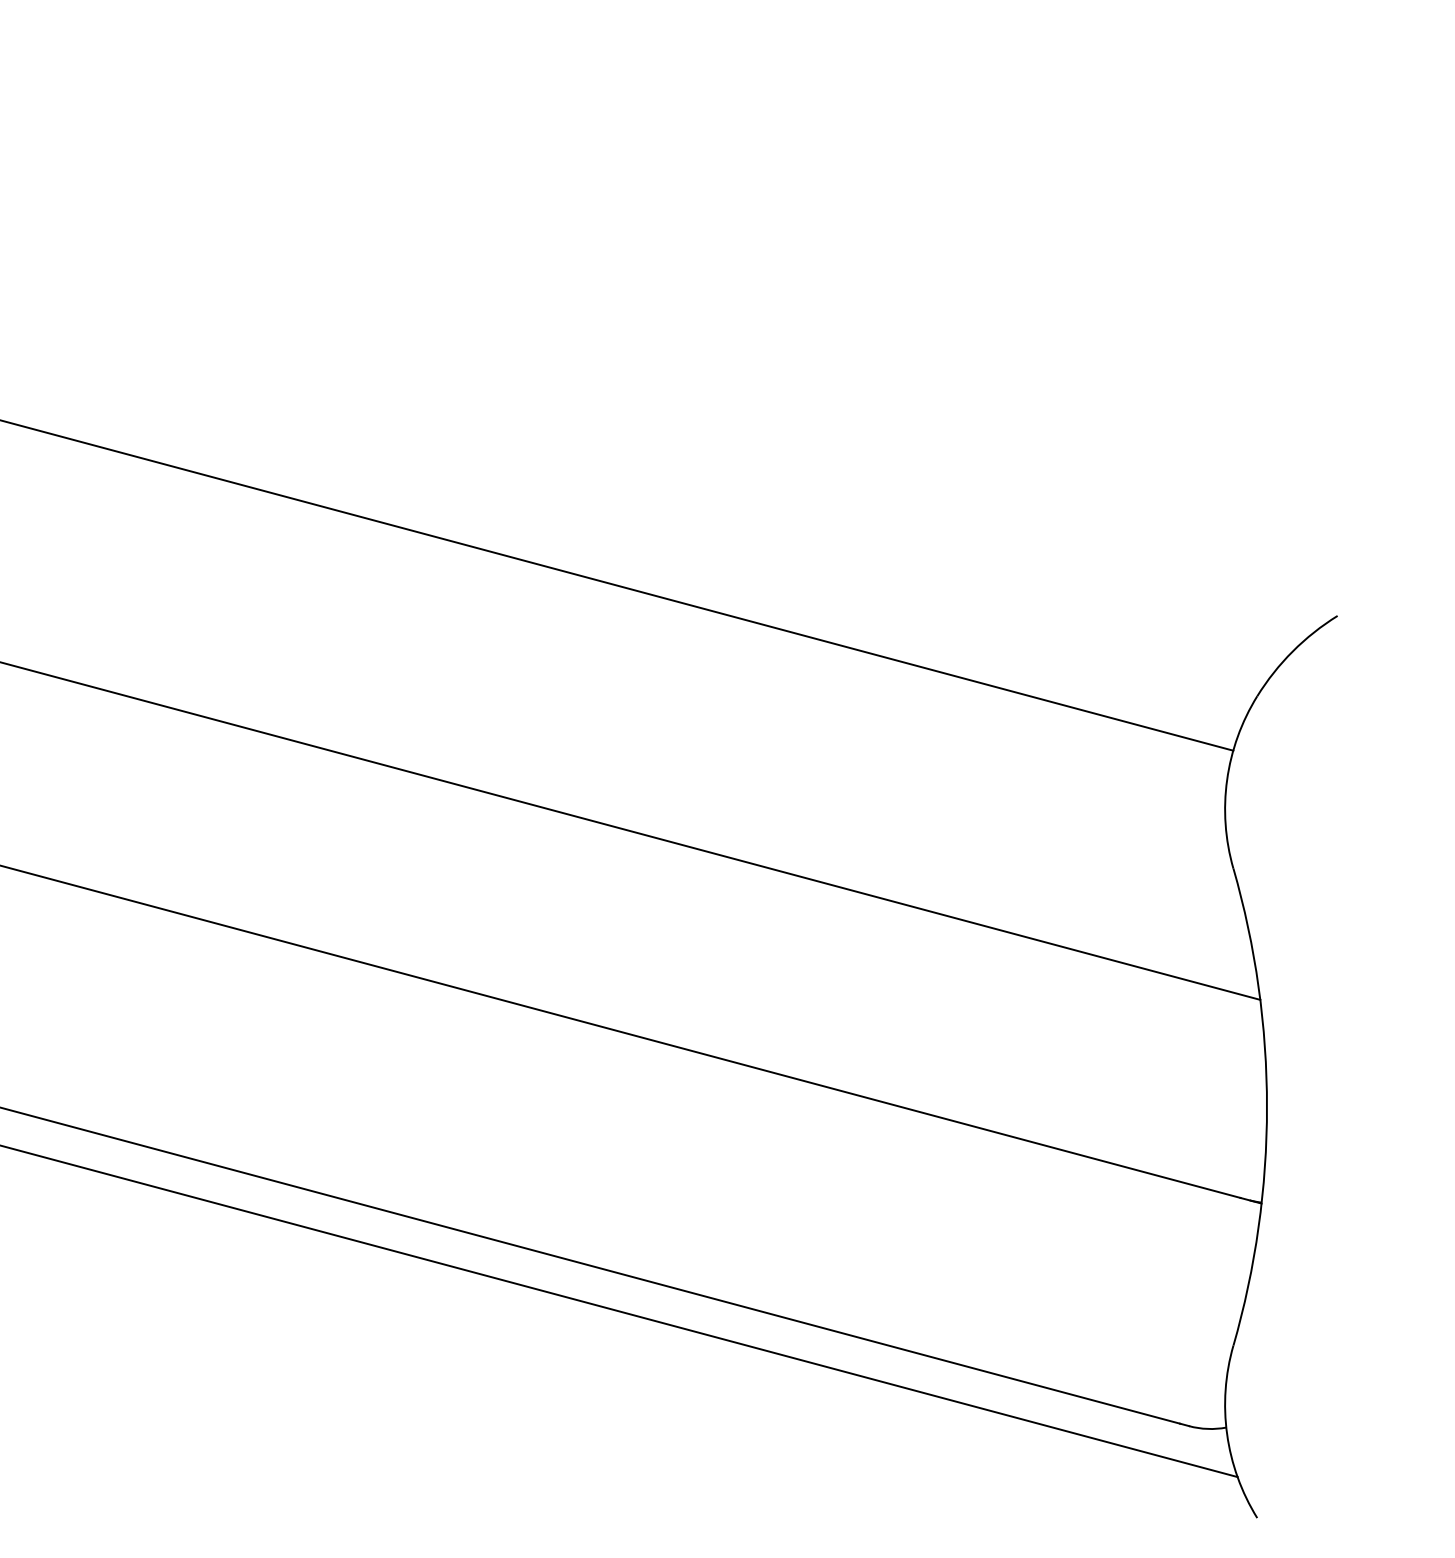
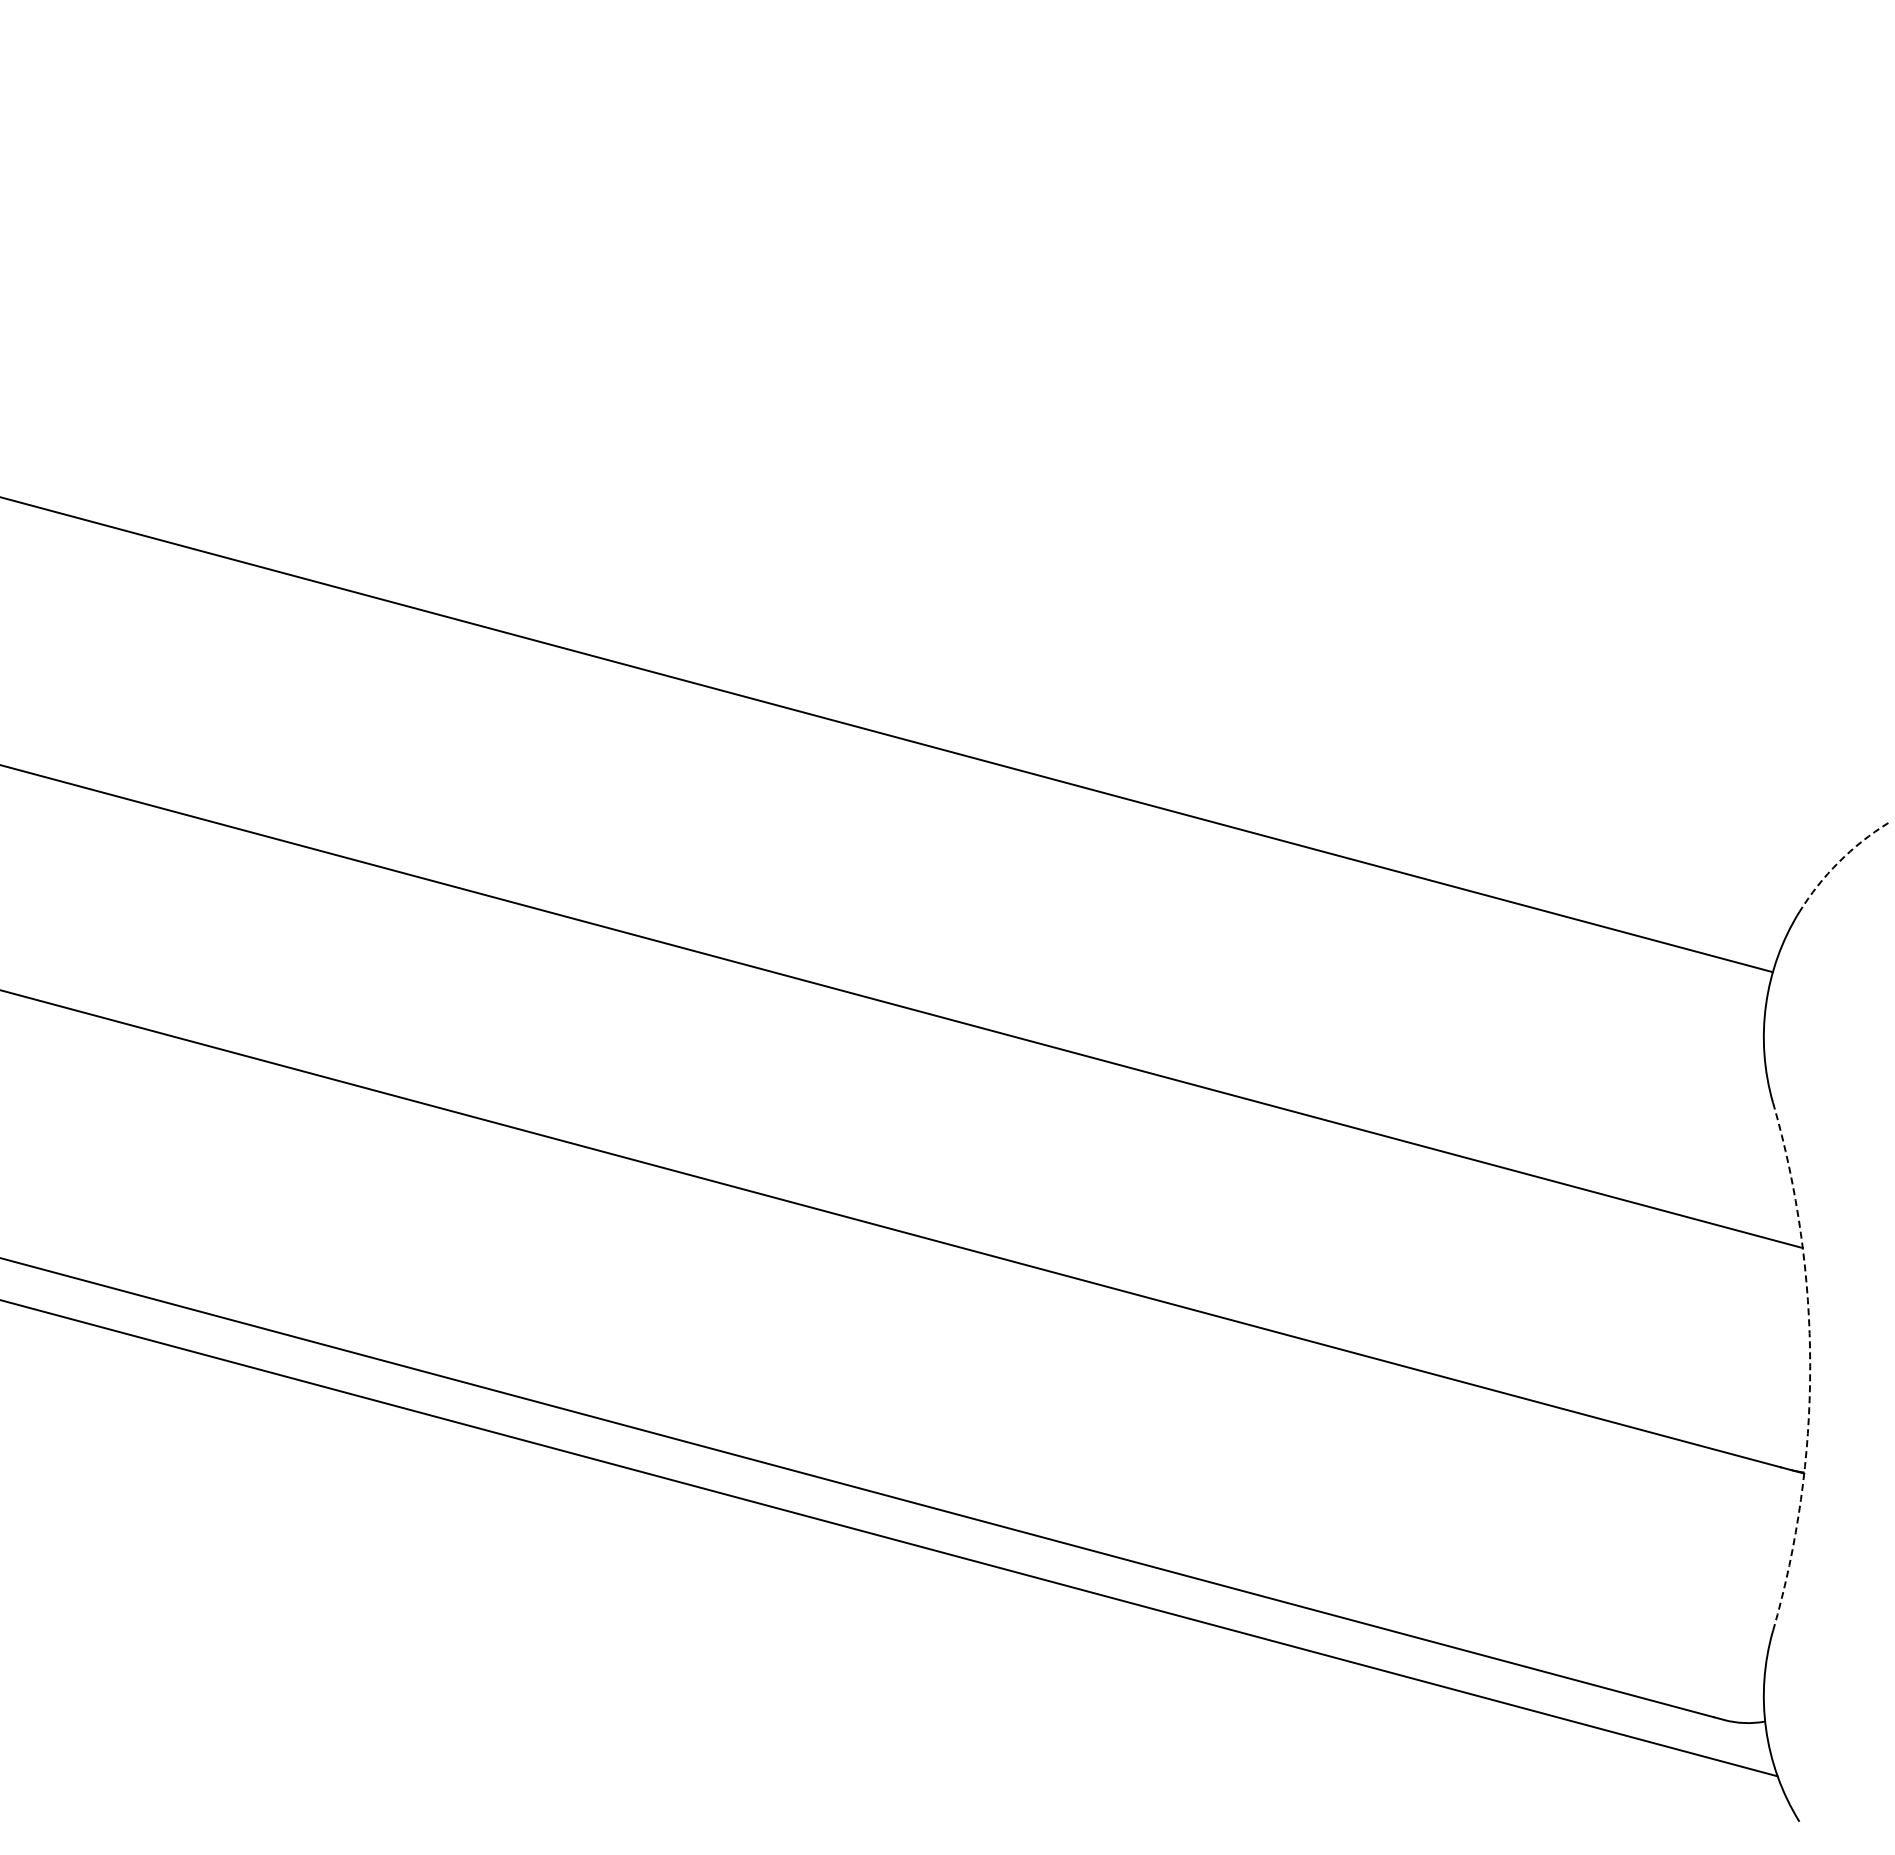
arc: (1292, 651) -> (1838, 862), solid -> dashed
arc: (1267, 1106) -> (1810, 1366), solid -> dashed

